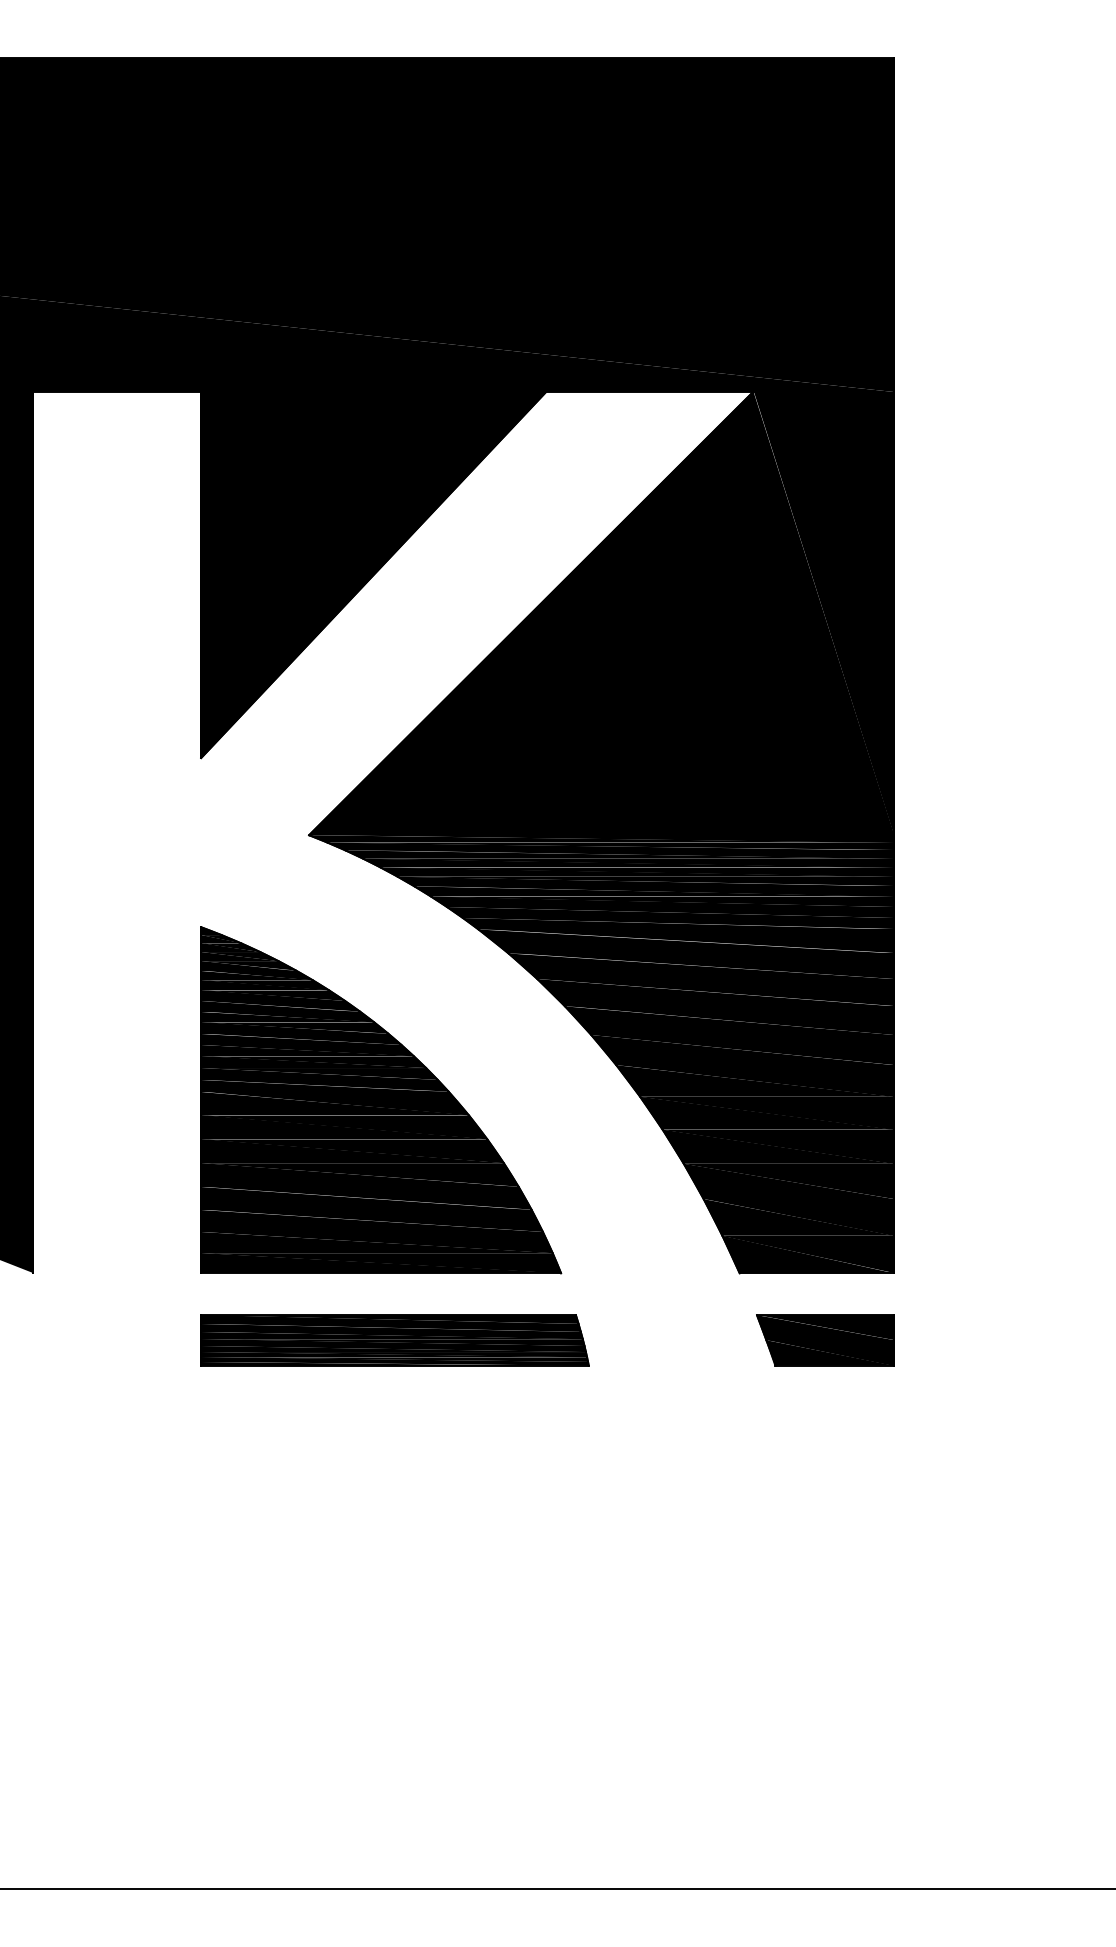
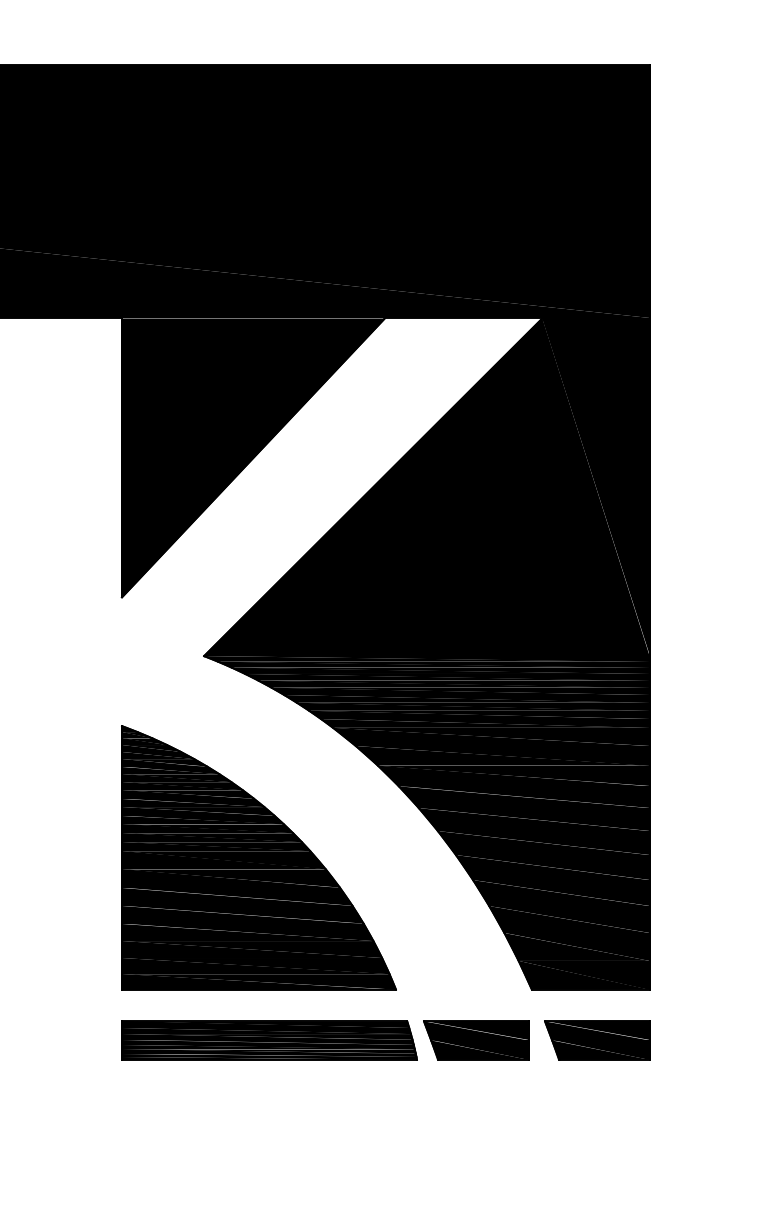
part: (666, 1340) -> (476, 1040), added

